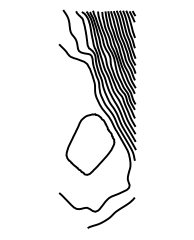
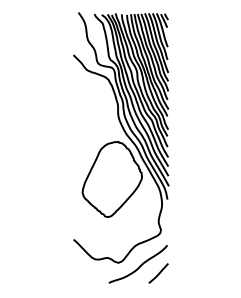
line: (127, 220) -> (158, 273), added

